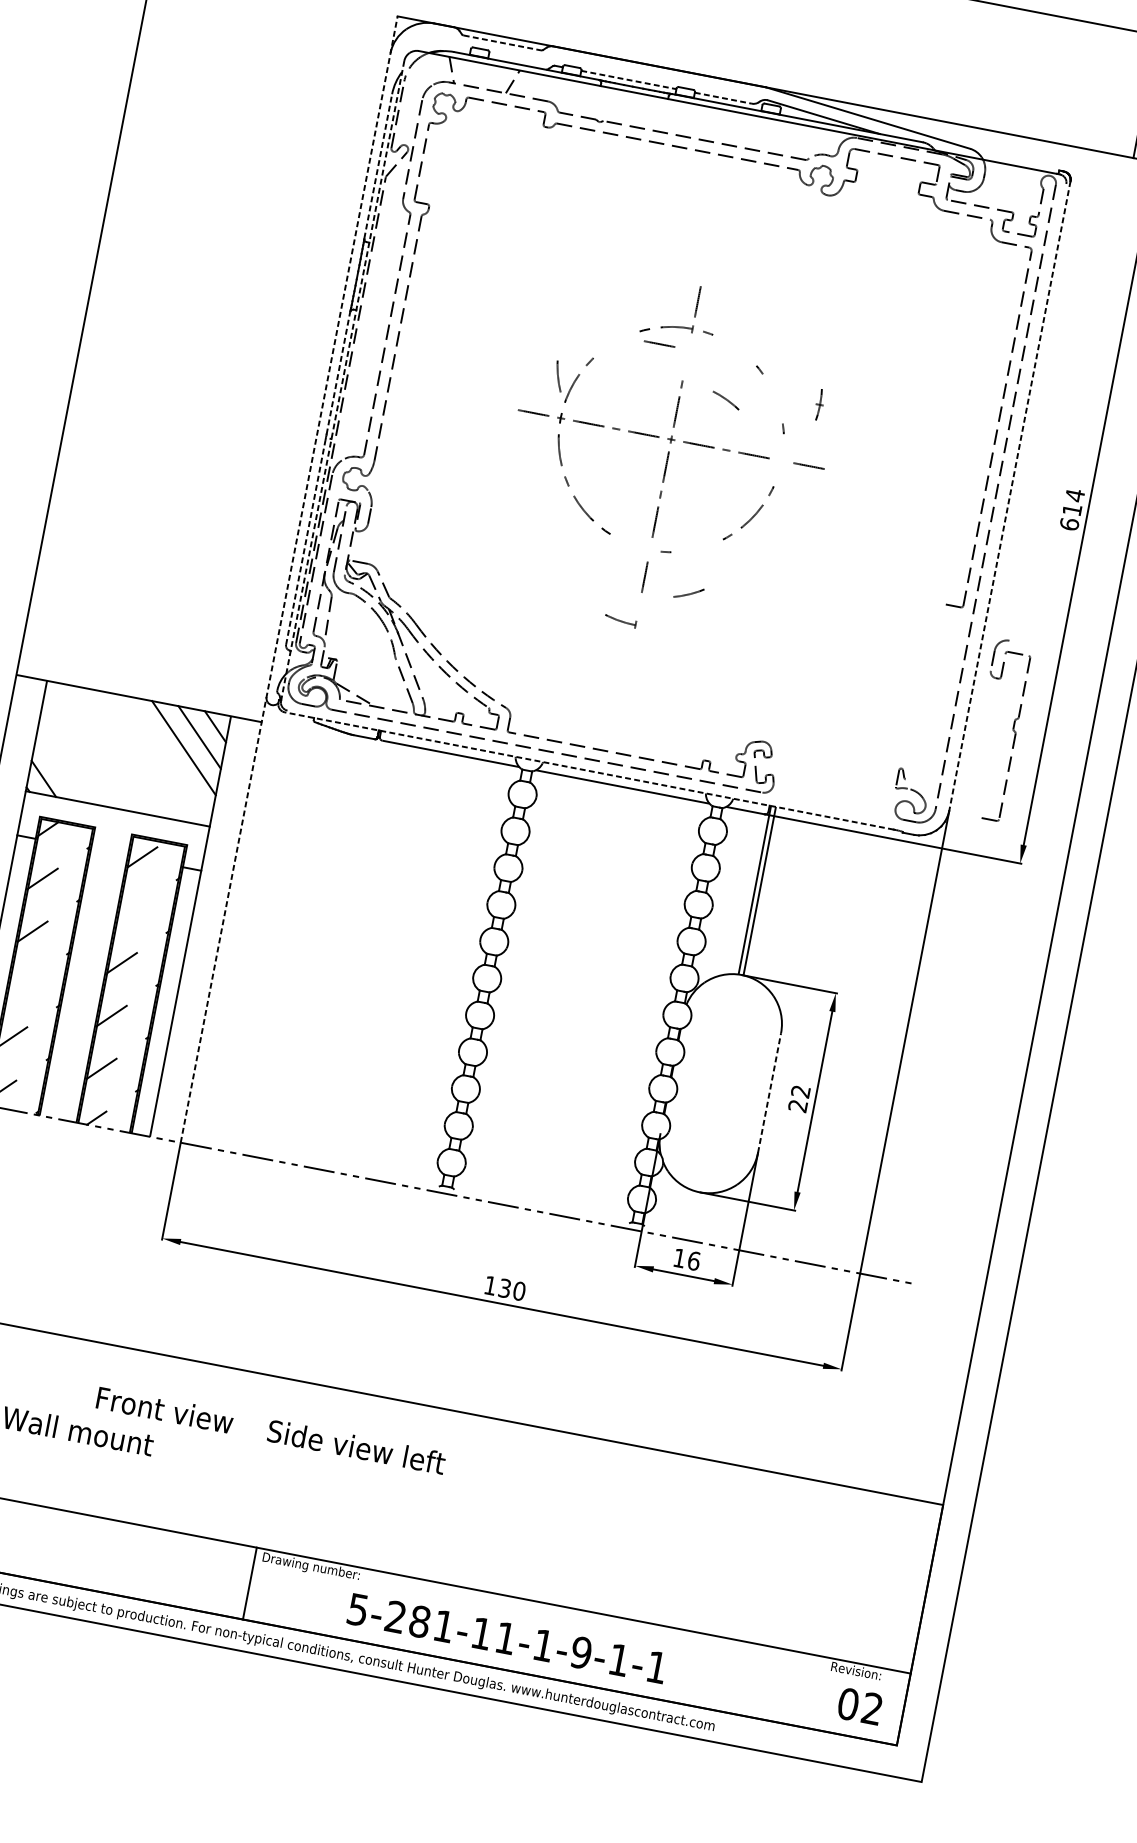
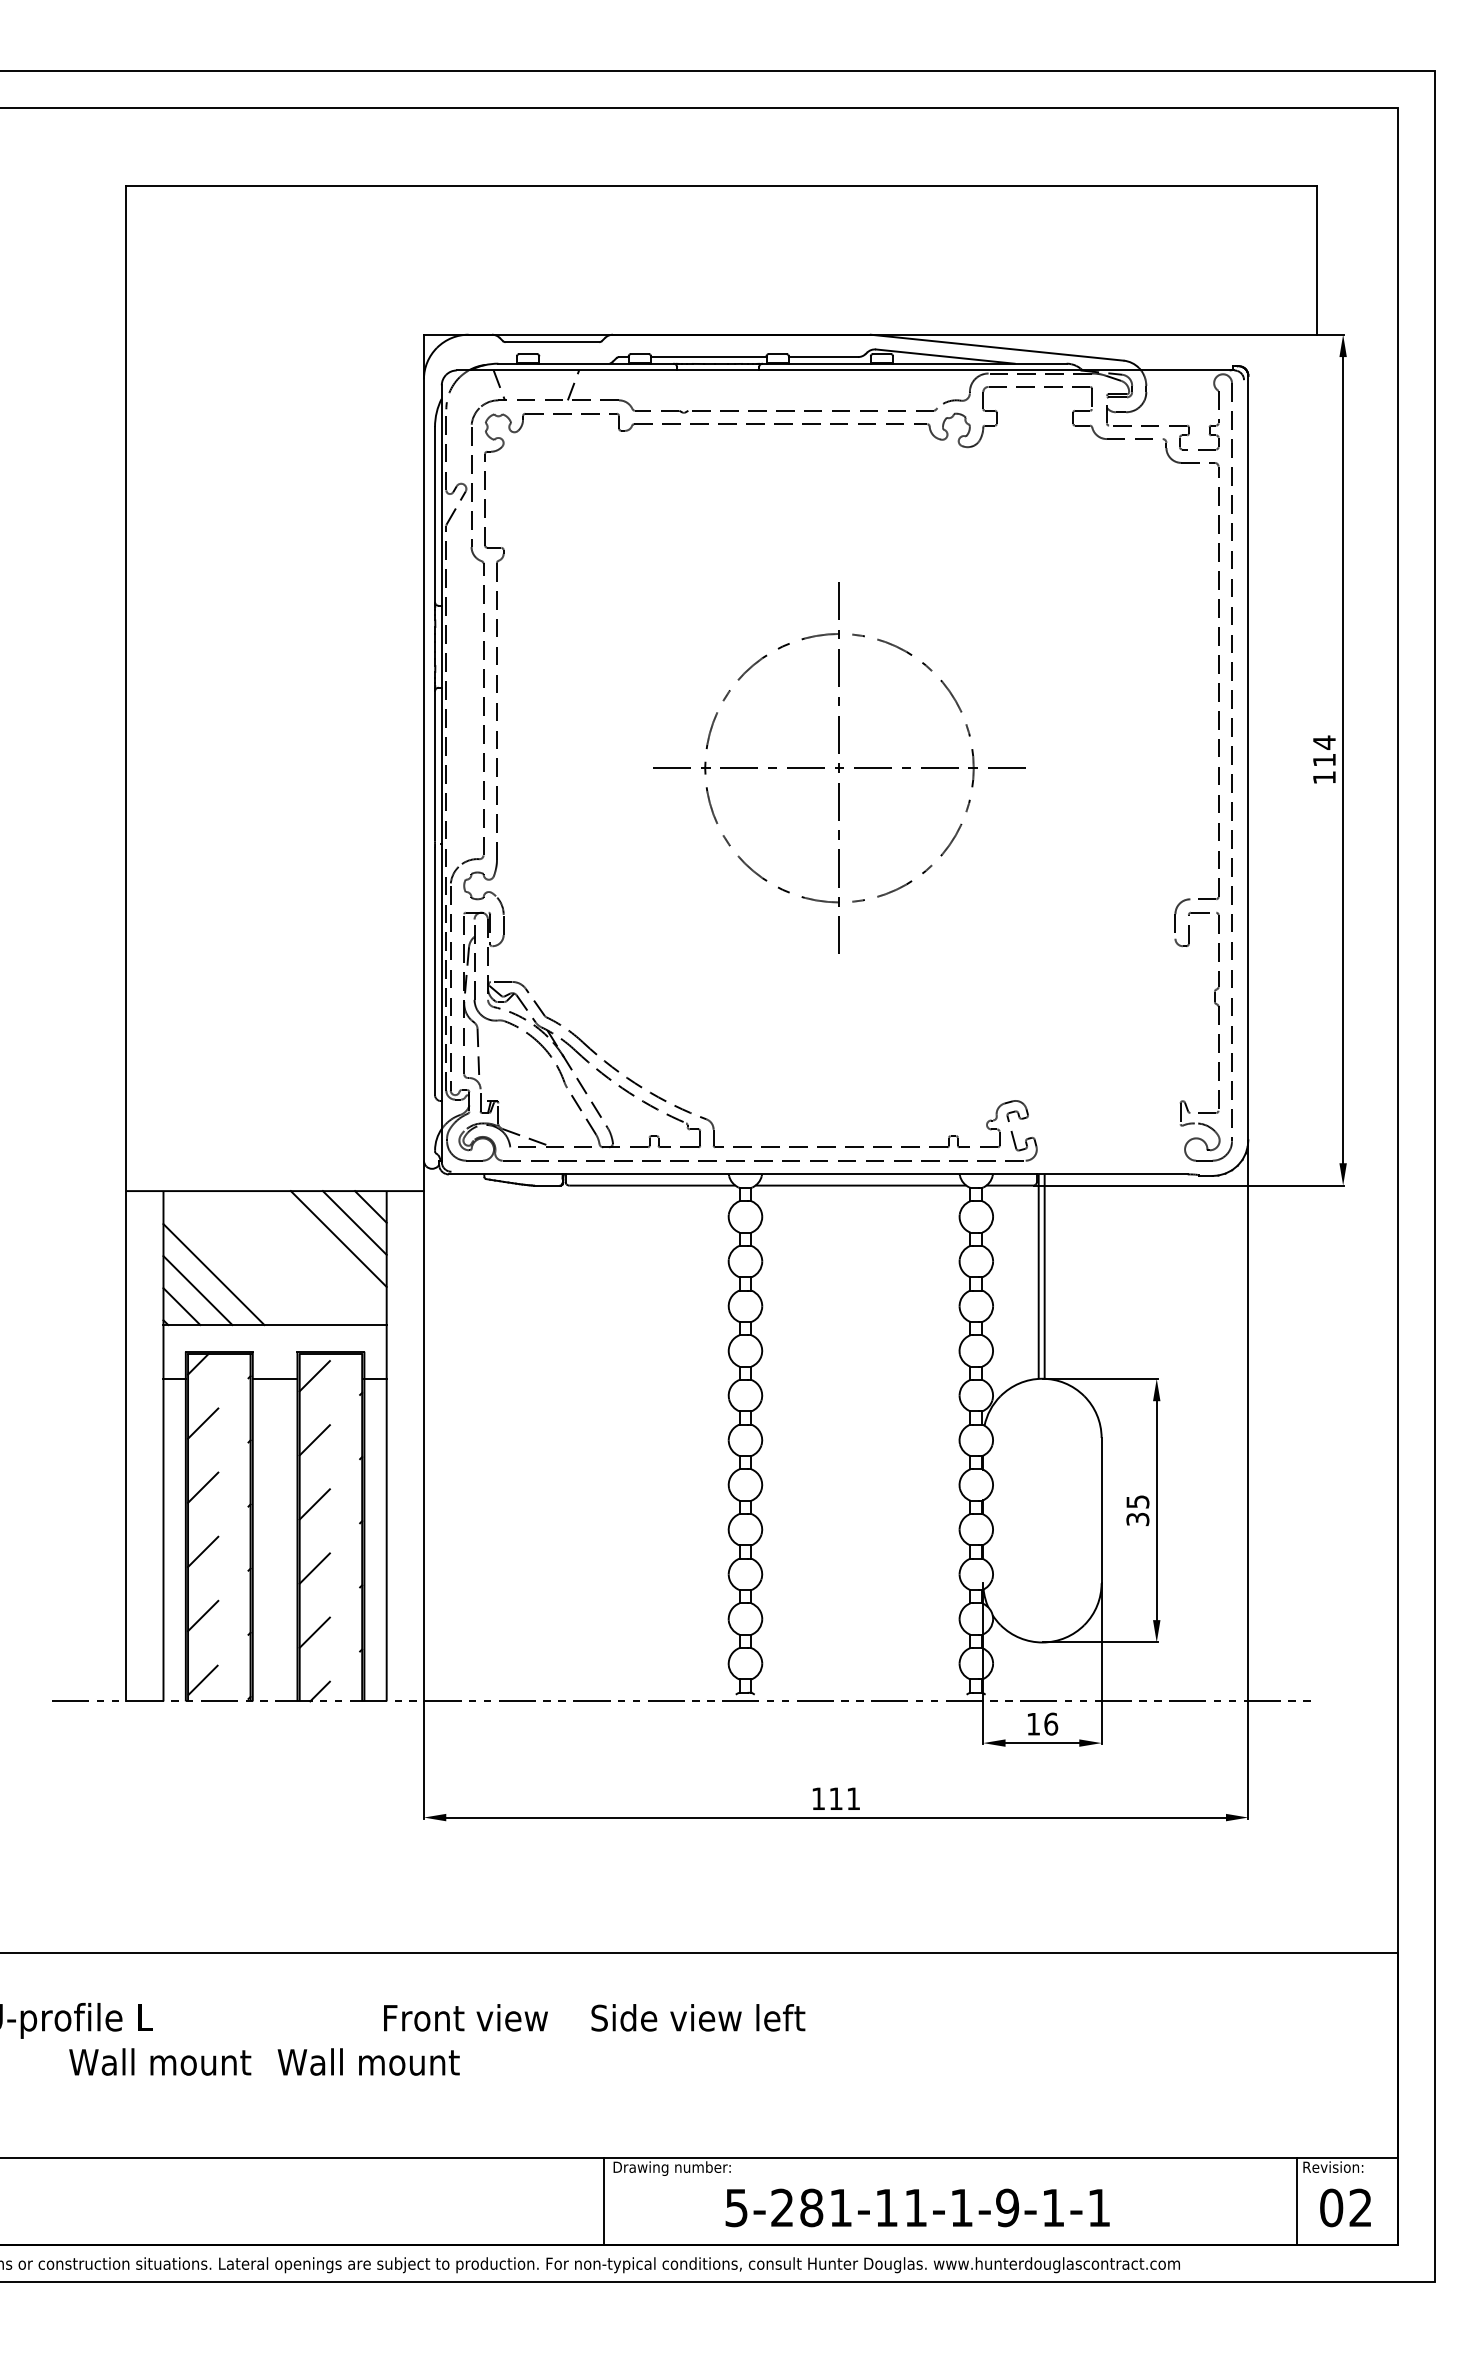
line: (502, 43) -> (552, 342), dashed -> solid
line: (628, 80) -> (708, 357), dashed -> solid
line: (723, 98) -> (823, 357), dashed -> solid
line: (378, 166) -> (435, 514), dashed -> solid
part: (615, 342) -> (752, 667), added
line: (659, 343) -> (803, 658), removed
line: (686, 356) -> (838, 667), added
line: (338, 373) -> (435, 765), dashed -> solid
part: (559, 376) -> (694, 719), removed
line: (342, 381) -> (441, 774), dashed -> solid
part: (775, 397) -> (951, 695), added
part: (725, 399) -> (894, 646), moved
part: (819, 405) -> (972, 768), moved
line: (1009, 496) -> (1248, 758), dashed -> solid
text: (1069, 524) -> (1324, 777), 614 -> 114
line: (306, 543) -> (435, 971), dashed -> solid
line: (288, 579) -> (423, 1017), dashed -> solid
part: (688, 592) -> (894, 888), moved
part: (620, 621) -> (820, 901), moved
part: (1012, 730) -> (1214, 1003), moved
line: (75, 757) -> (213, 1274), added
line: (59, 768) -> (197, 1290), added
line: (588, 770) -> (817, 1174), dashed -> solid
line: (108, 852) -> (274, 1378), added
line: (131, 910) -> (314, 1440), added
line: (22, 984) -> (203, 1551), added
line: (769, 1092) -> (1101, 1510), dashed -> solid
text: (799, 1098) -> (1137, 1510), 22 -> 35
text: (511, 1289) -> (844, 1798), 130 -> 111
line: (820, 1693) -> (1296, 2201), added

